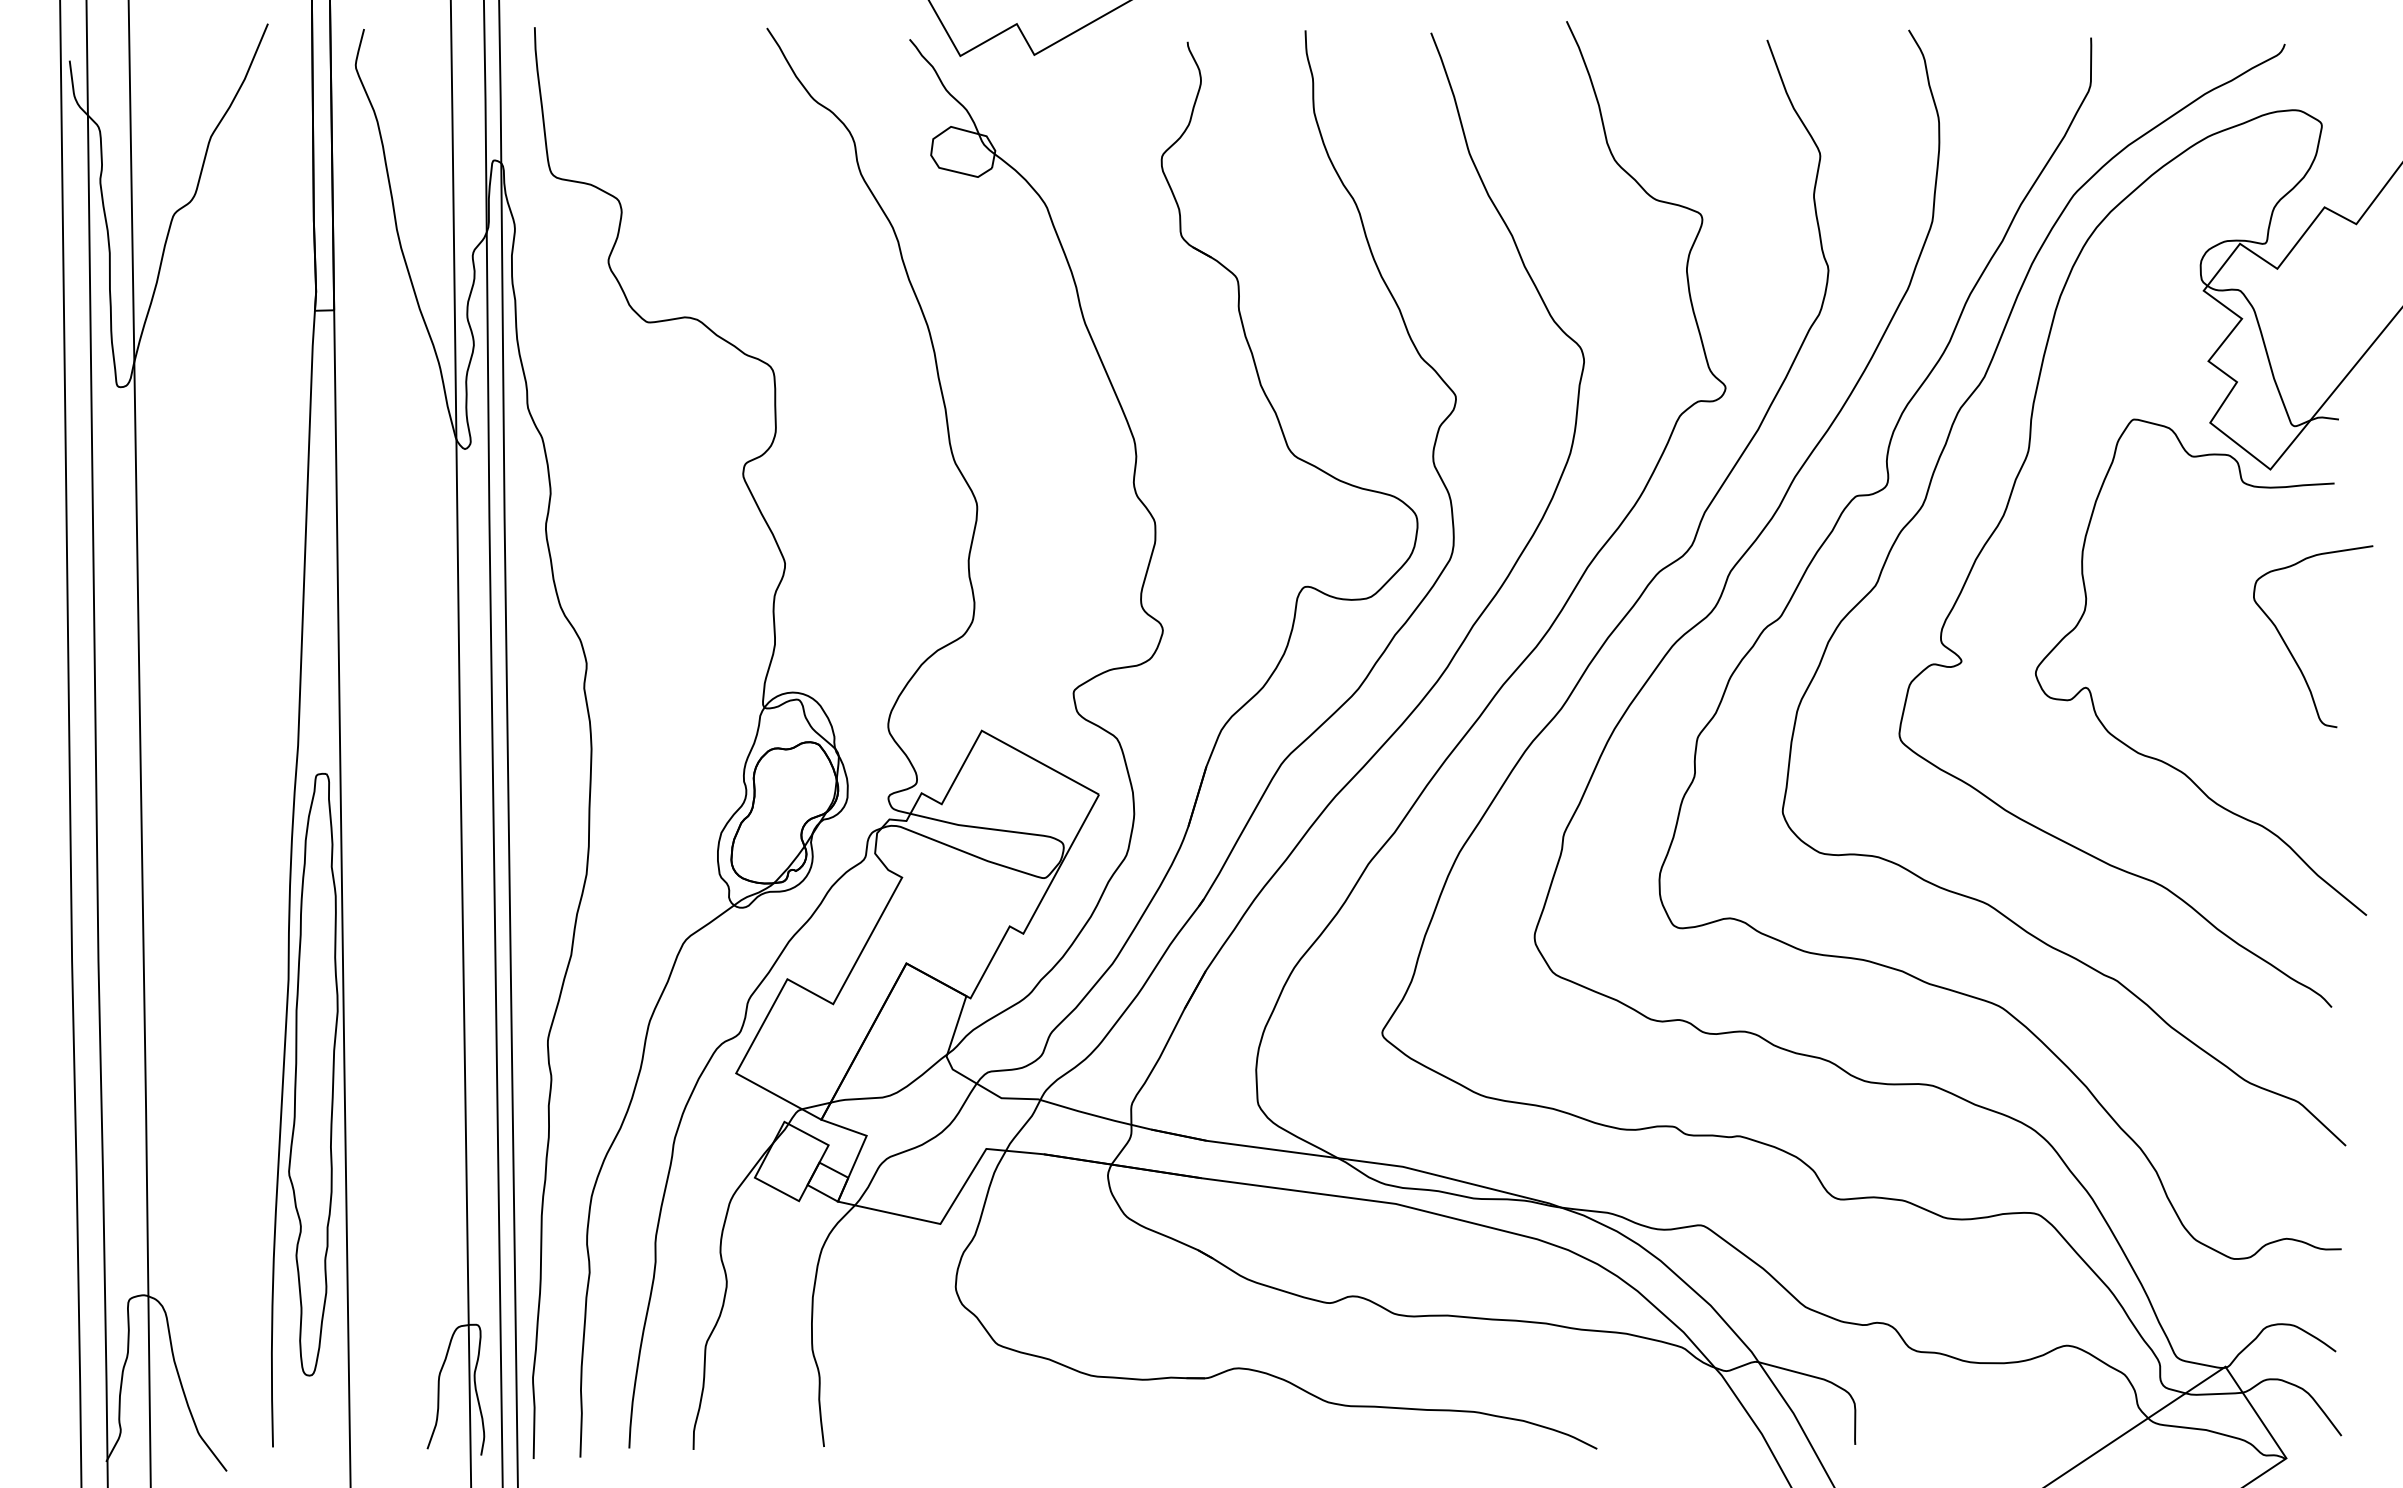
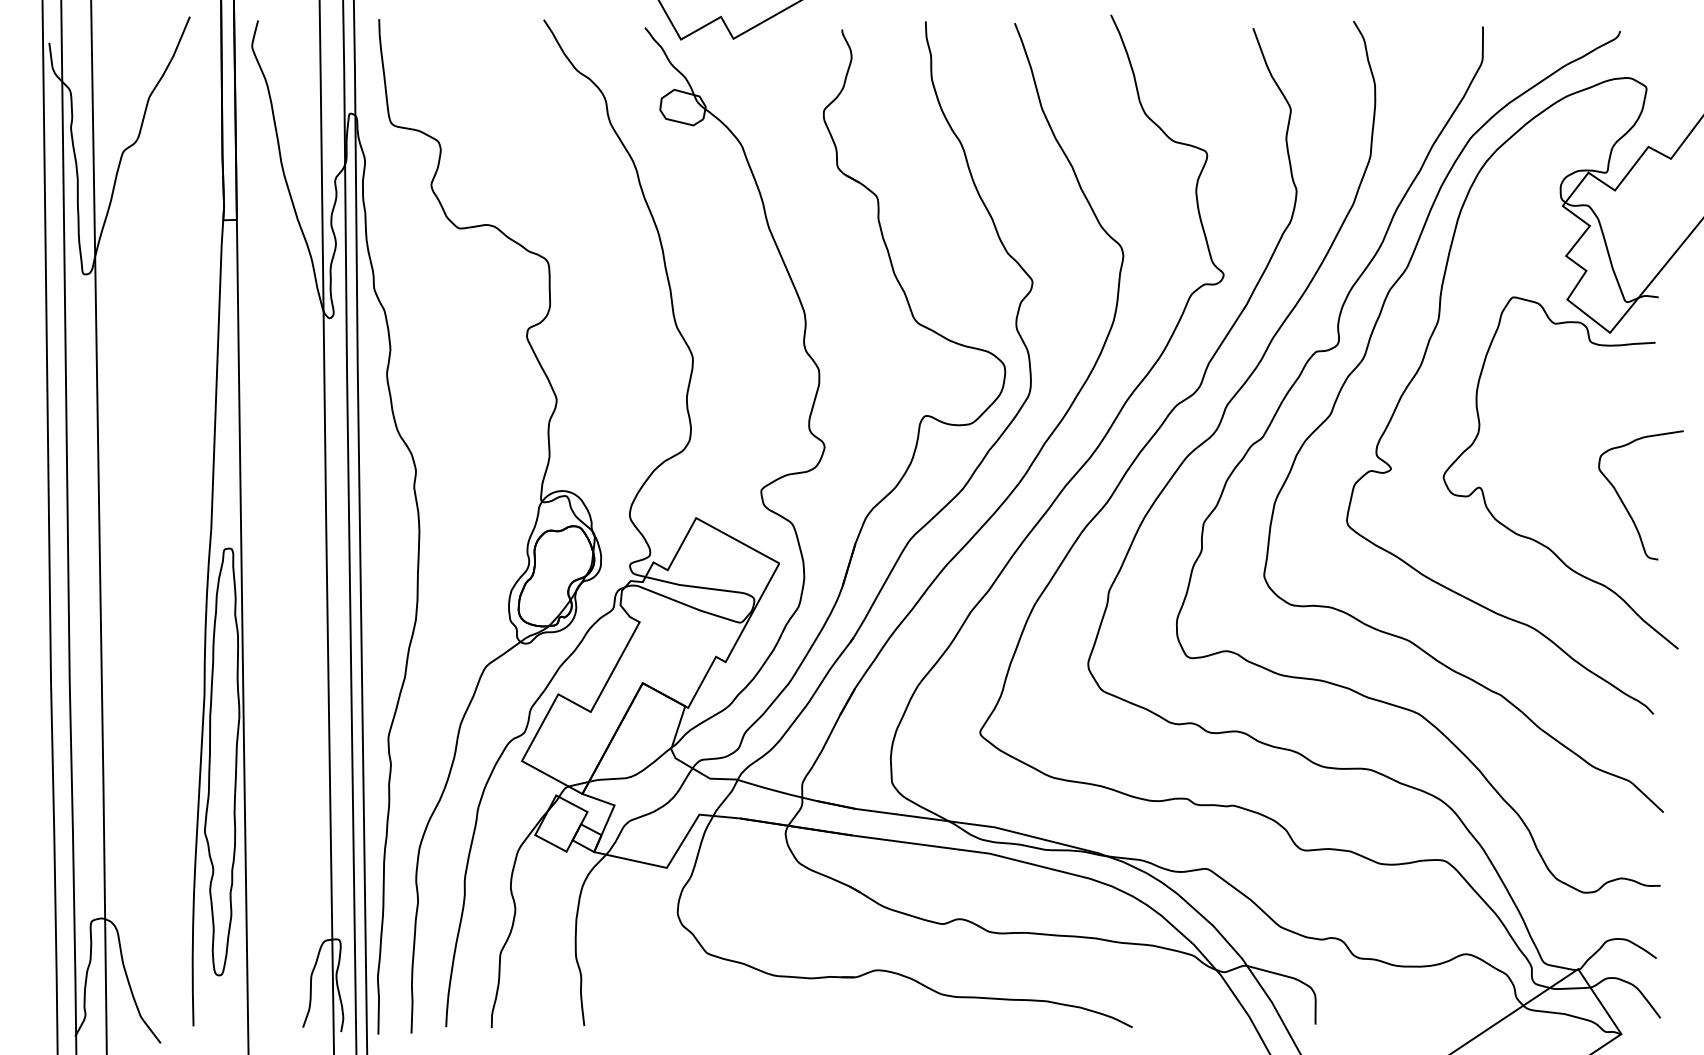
curve: (2289, 648) -> (1624, 503), moved

